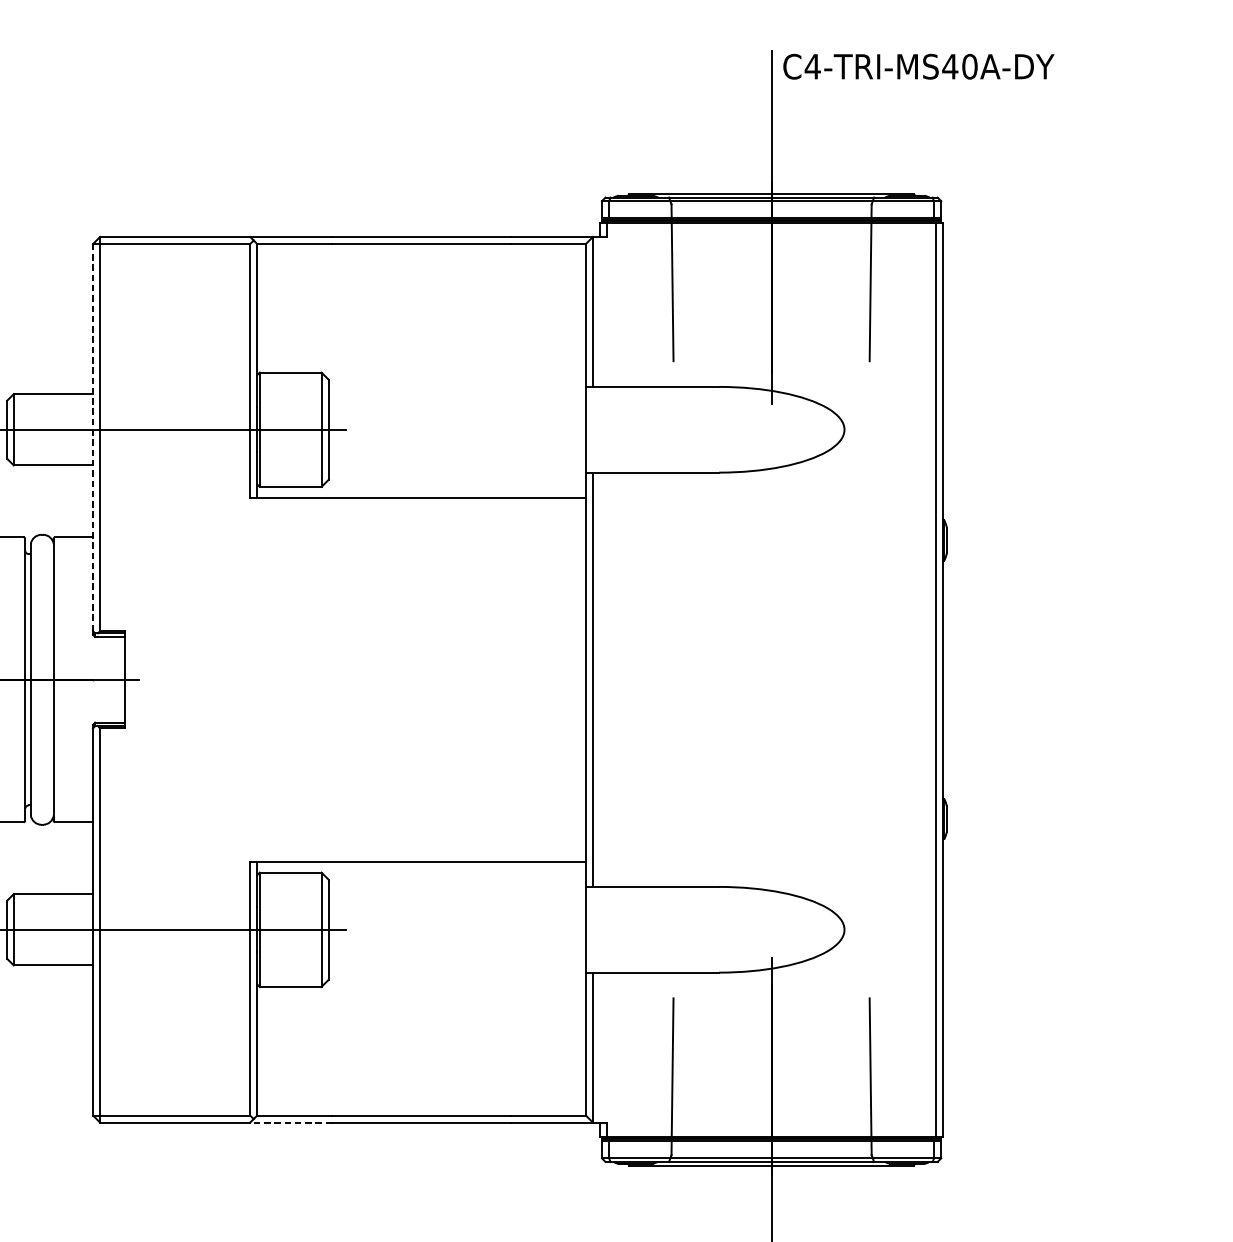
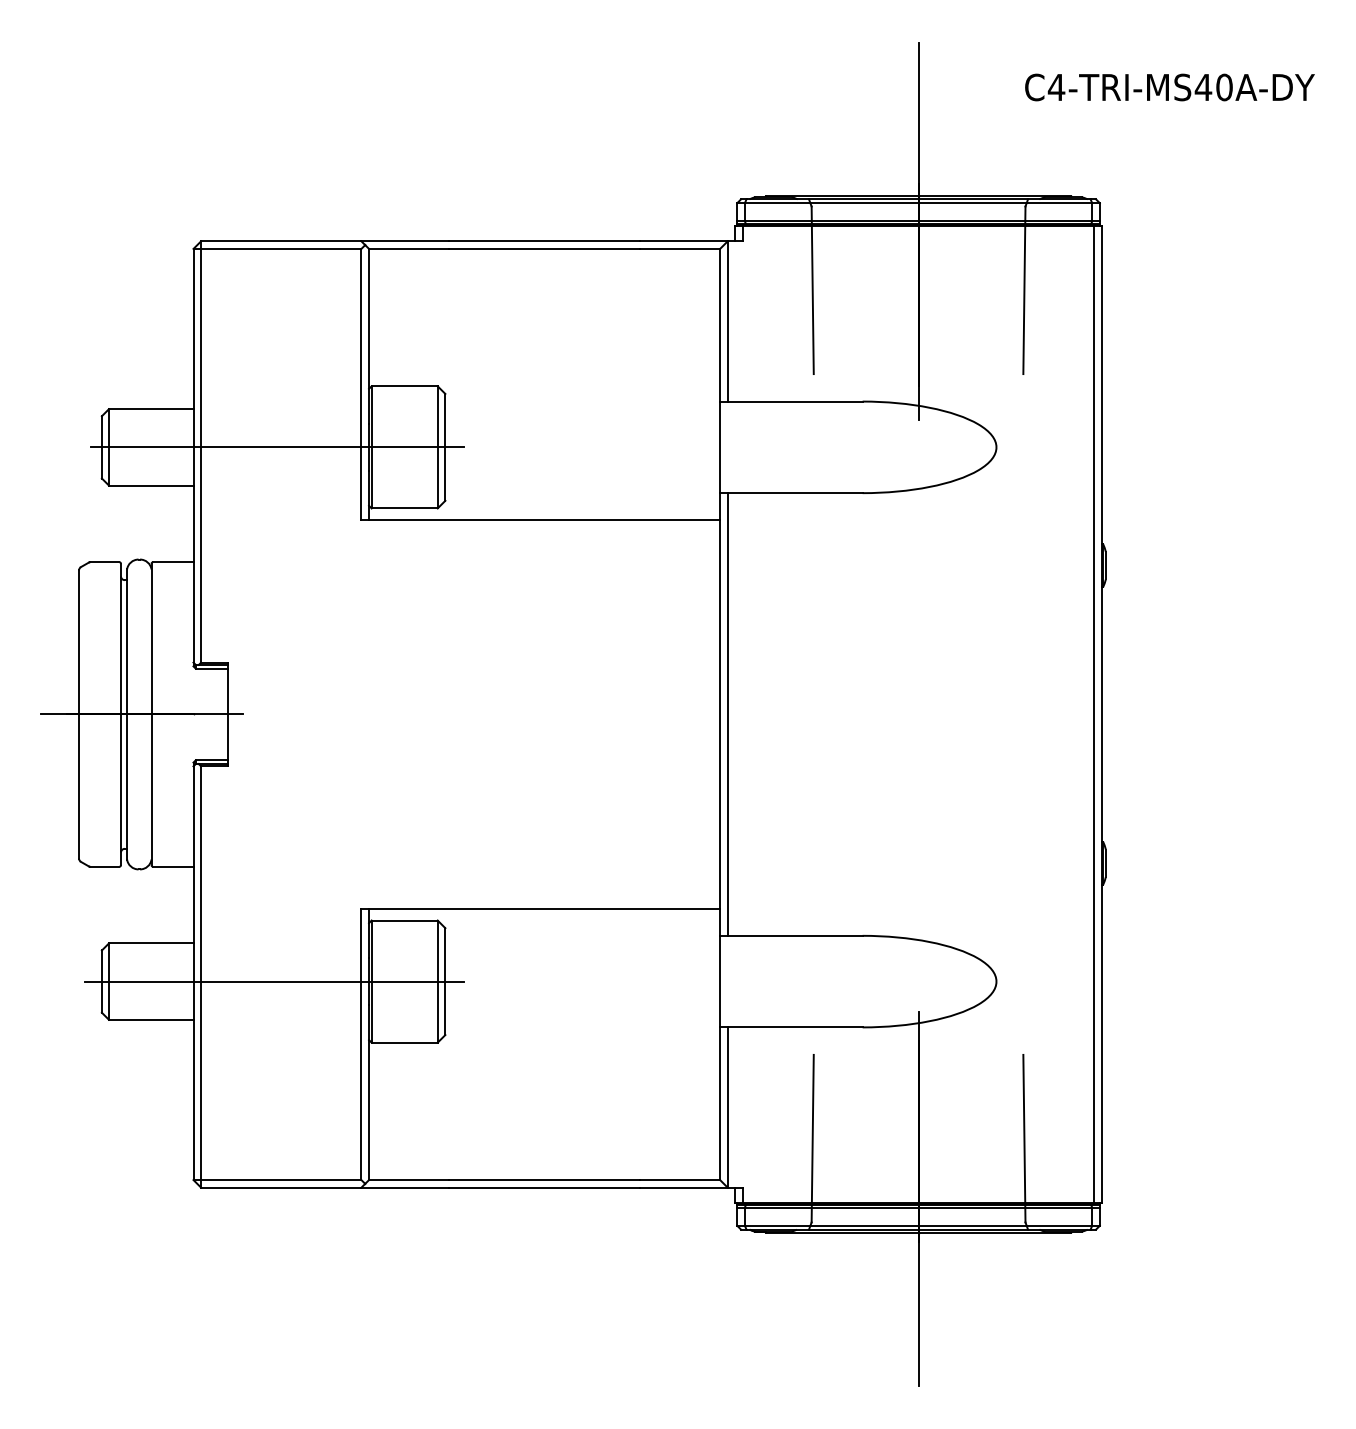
text: (918, 66) -> (1169, 87), moved
line: (93, 437) -> (193, 455), dashed -> solid
line: (291, 1122) -> (405, 1187), dashed -> solid

